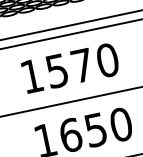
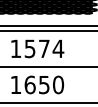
text: (107, 59) -> (58, 48), 1570 -> 1574

